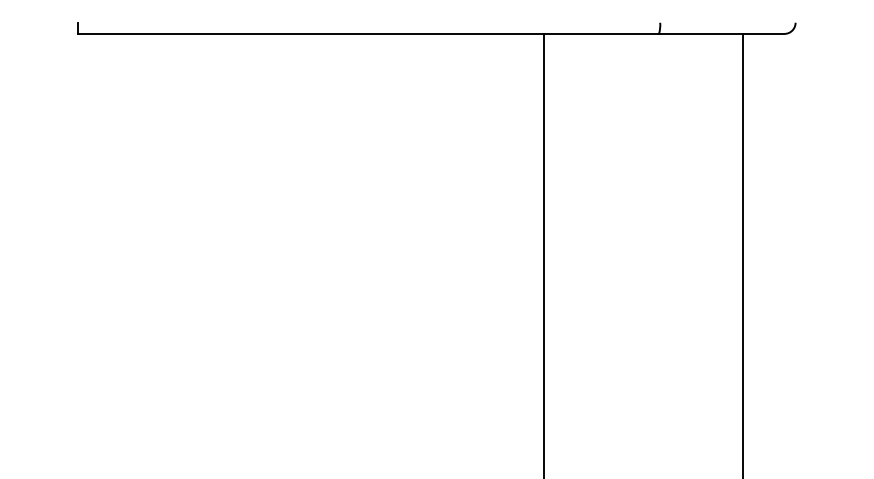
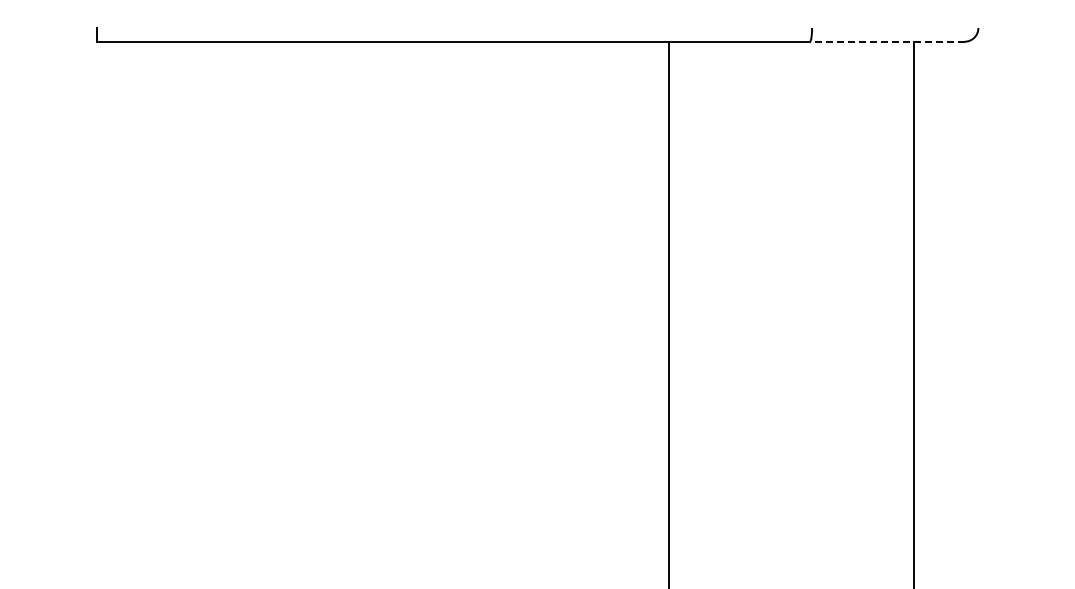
line: (721, 33) -> (887, 41), solid -> dashed

